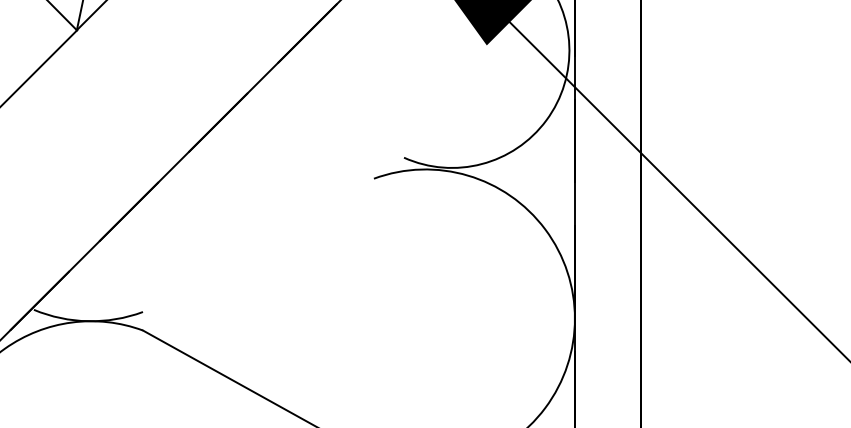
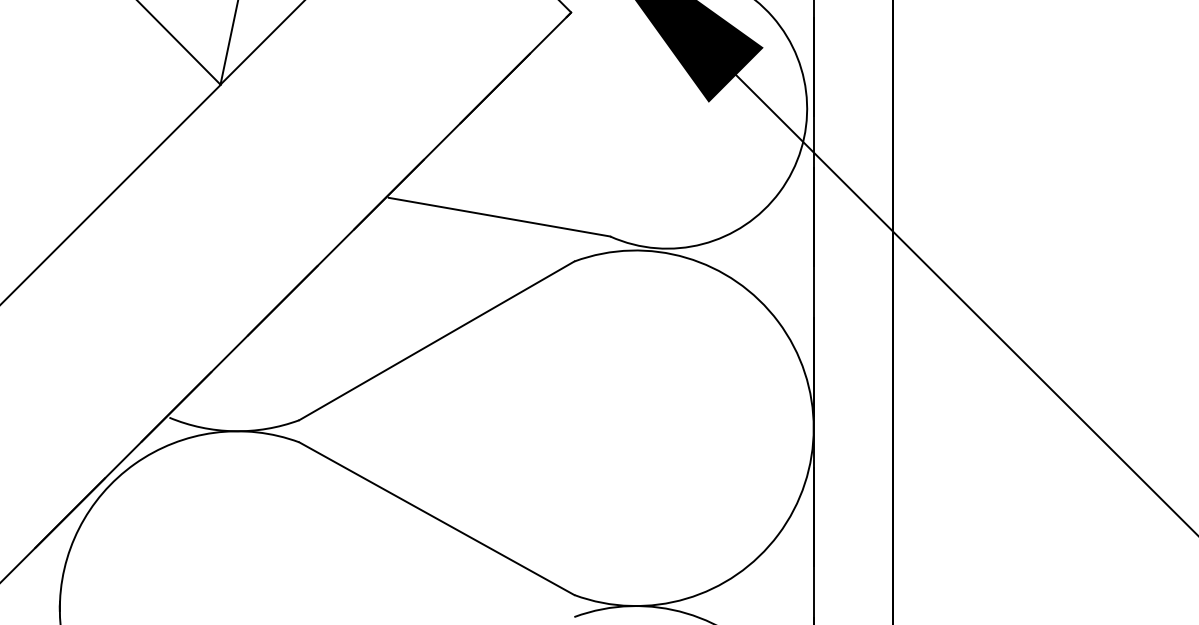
line: (311, 140) -> (499, 216), added
line: (258, 245) -> (436, 340), added

